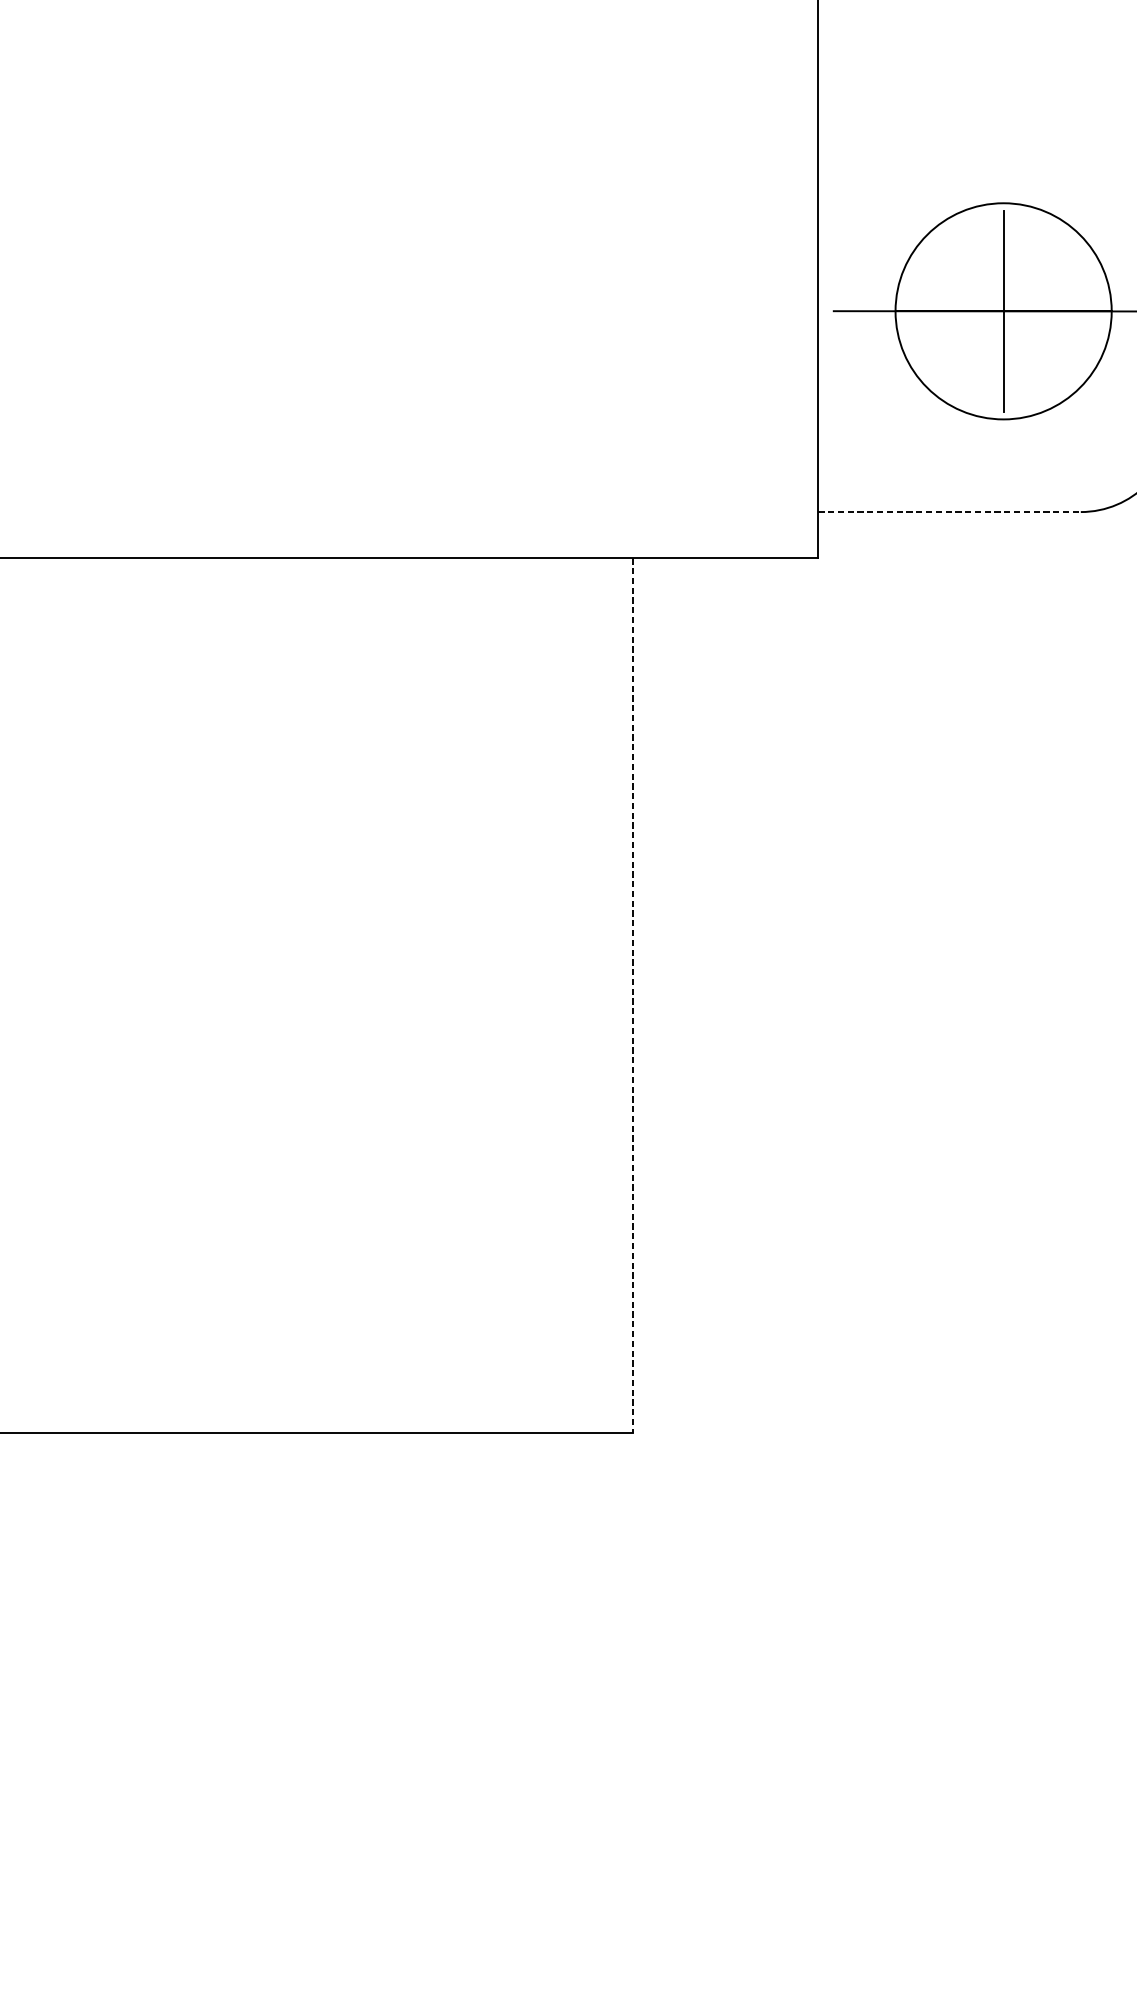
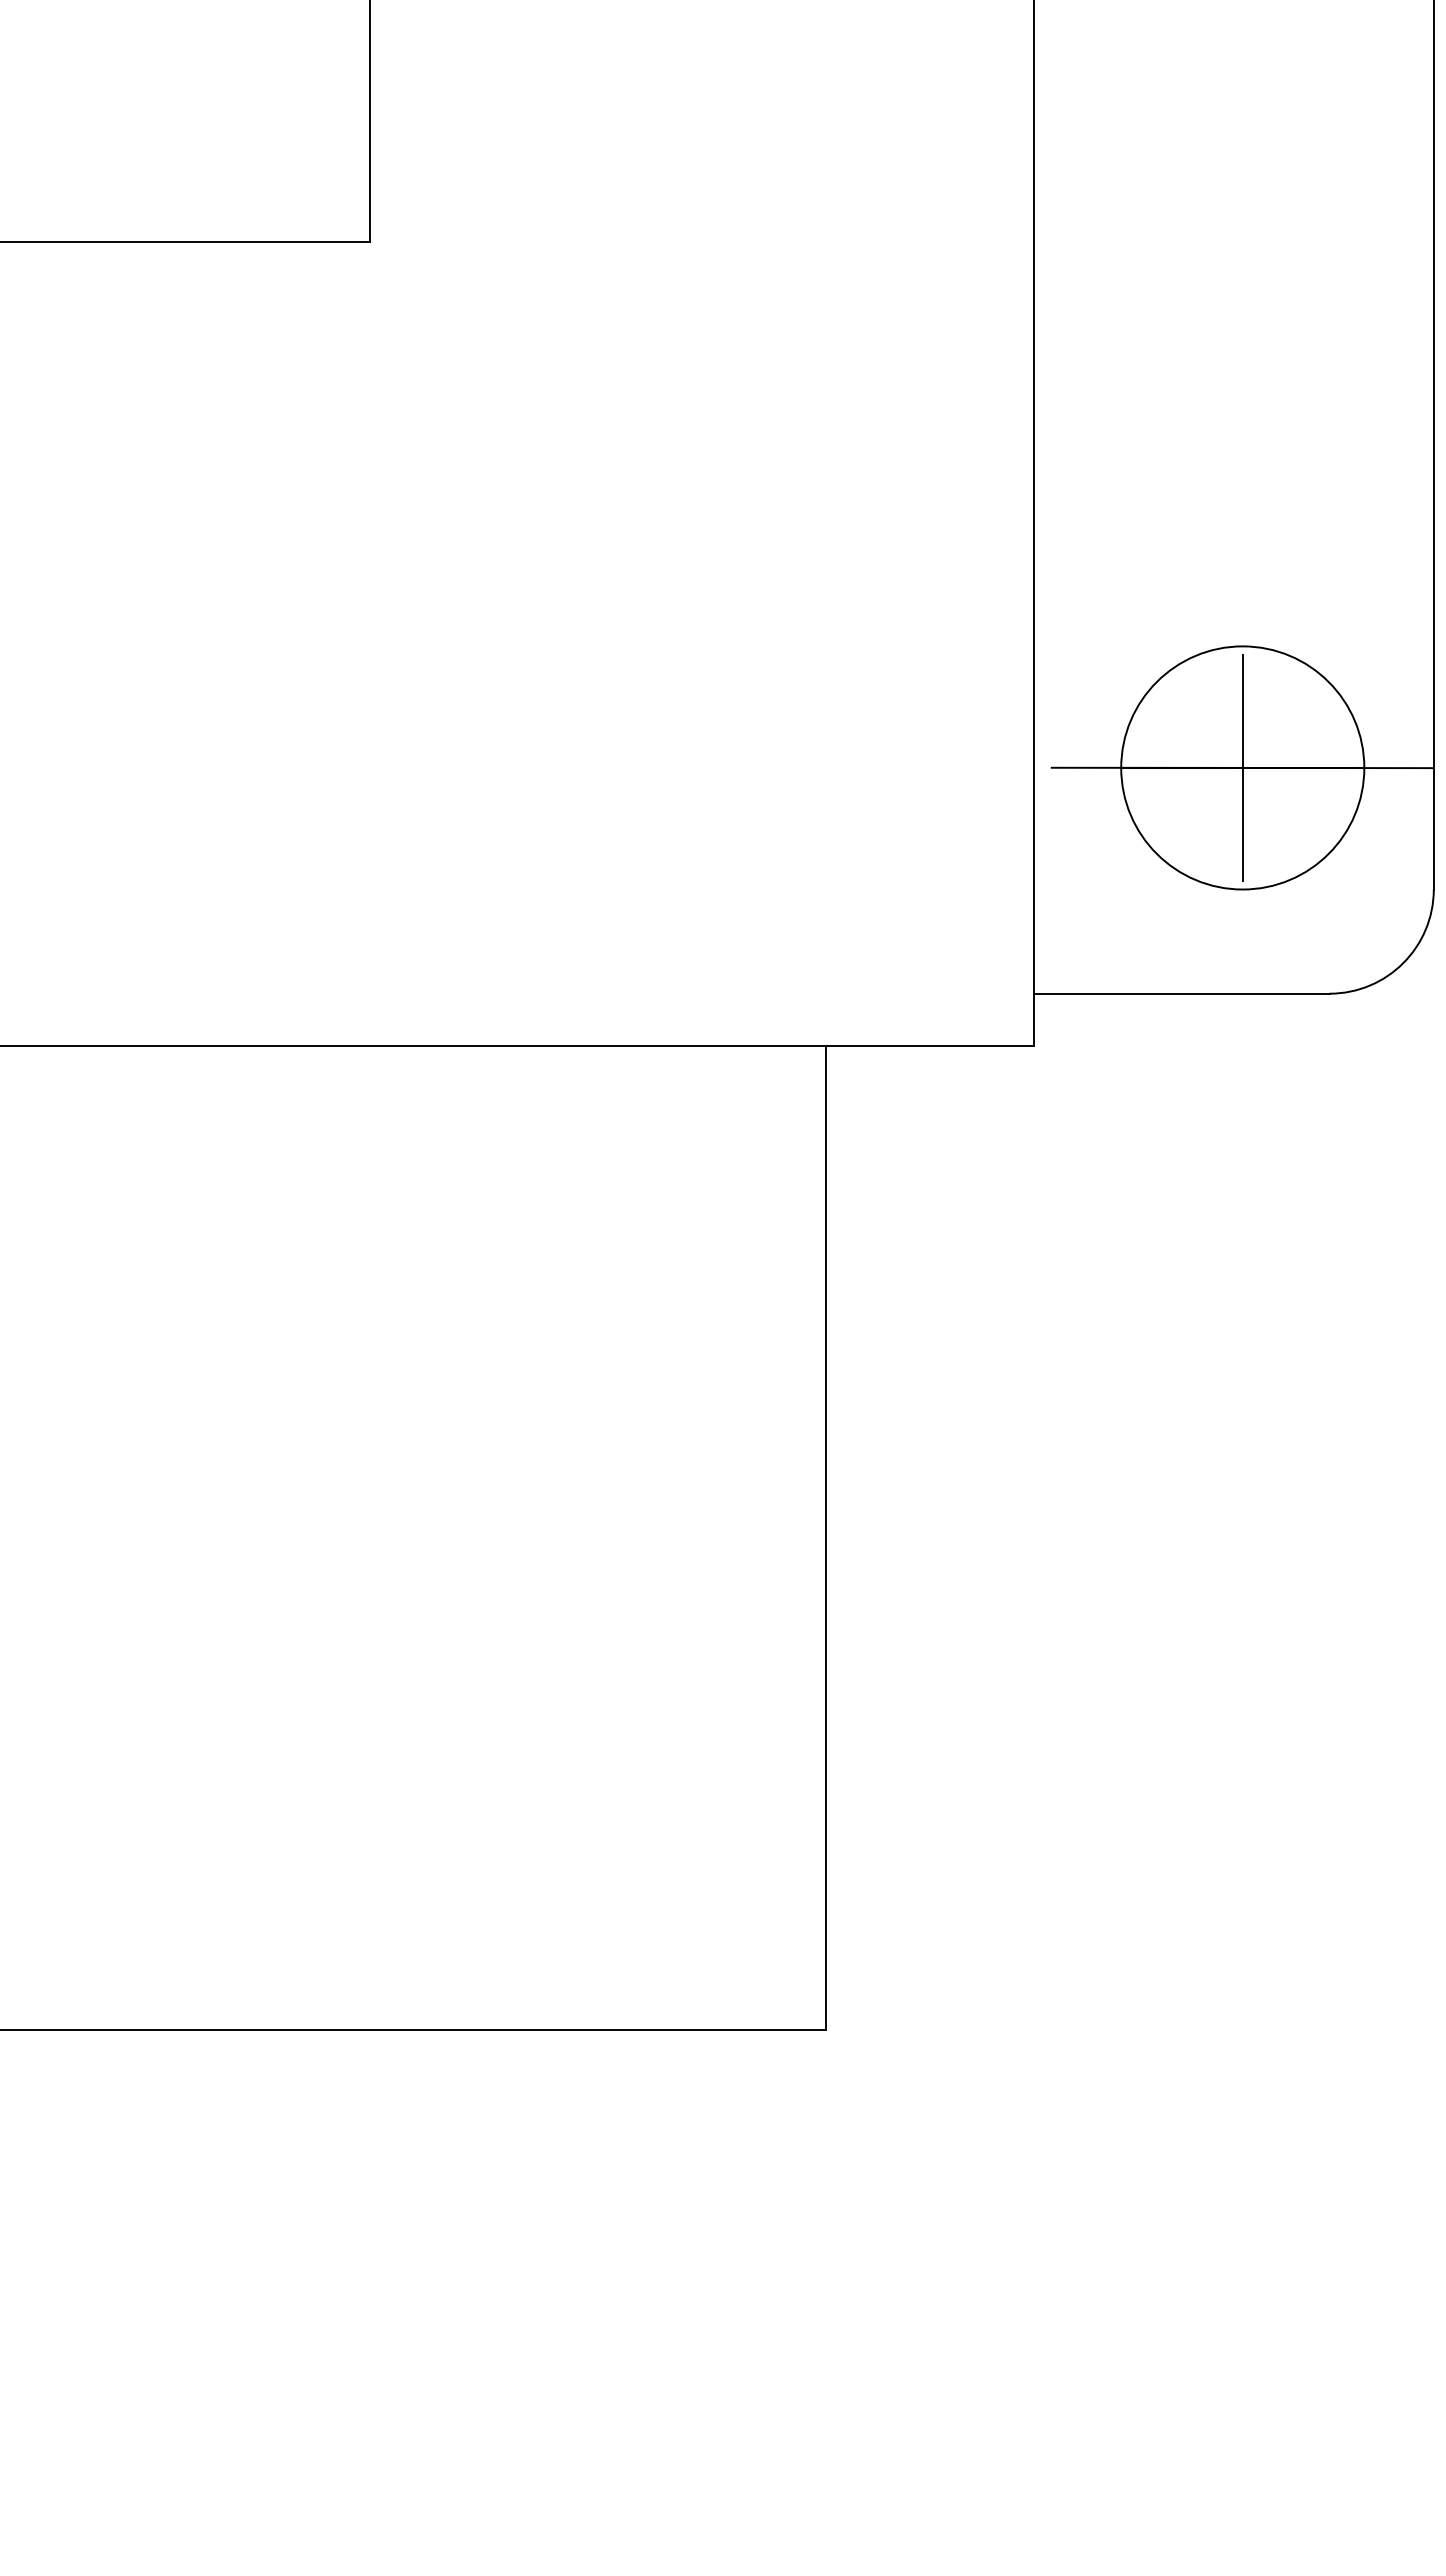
line: (949, 511) -> (1181, 993), dashed -> solid
line: (633, 995) -> (826, 1537), dashed -> solid

